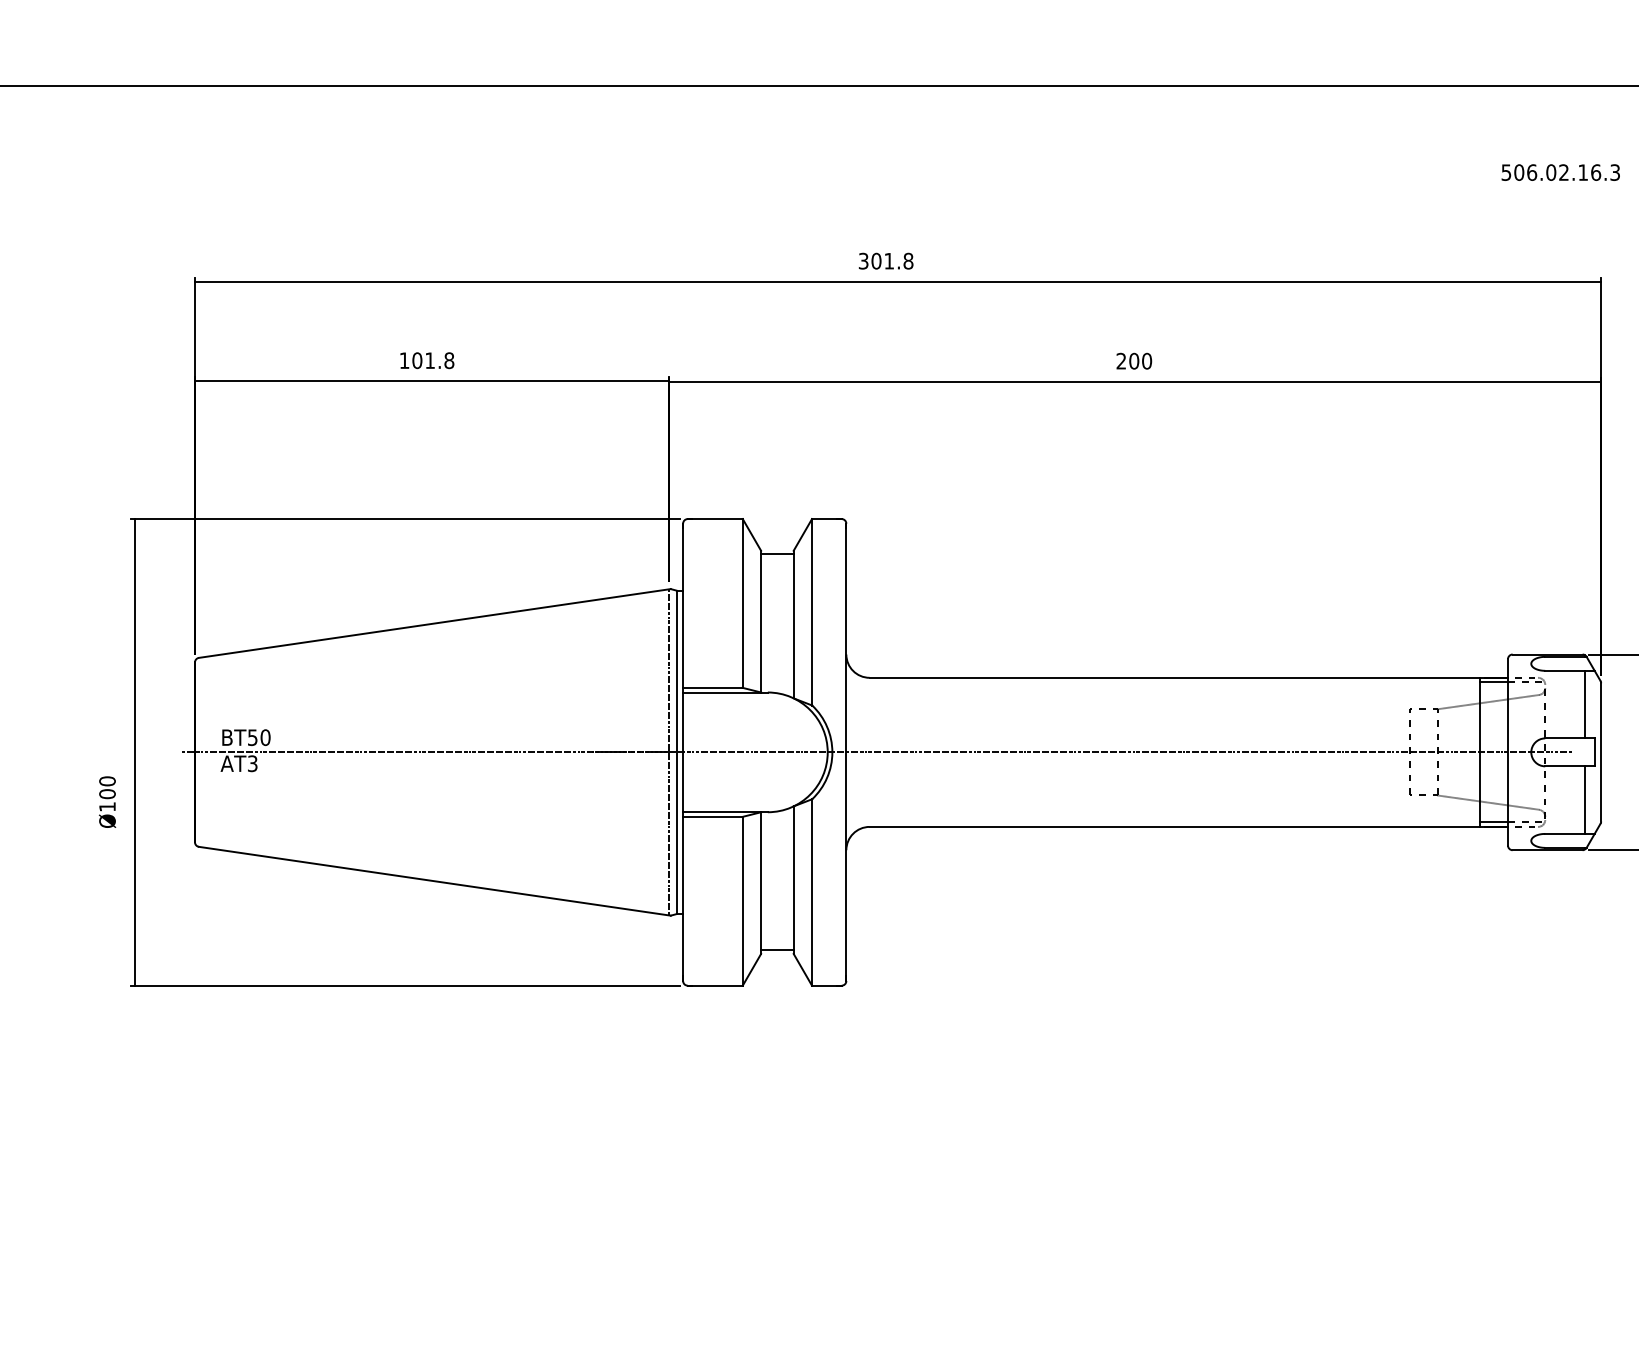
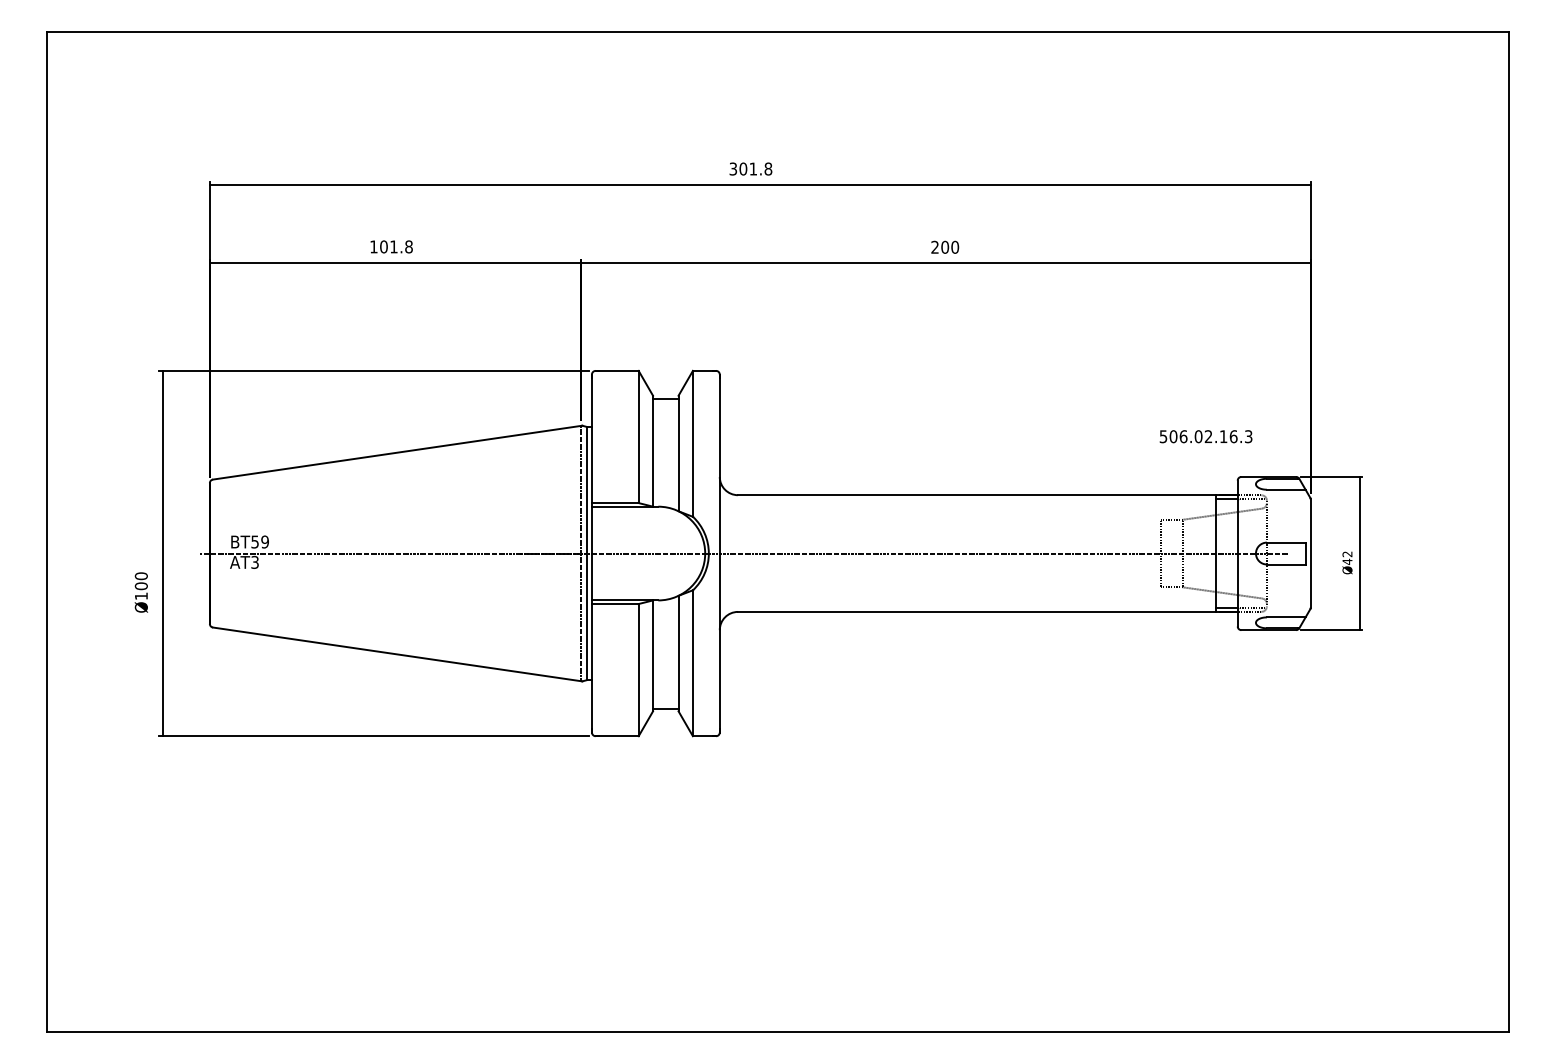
text: (1560, 172) -> (1205, 436), moved
line: (1585, 703) -> (1298, 515), removed
text: (264, 736) -> (264, 541), BT50 -> BT59
line: (1585, 799) -> (1298, 590), removed

